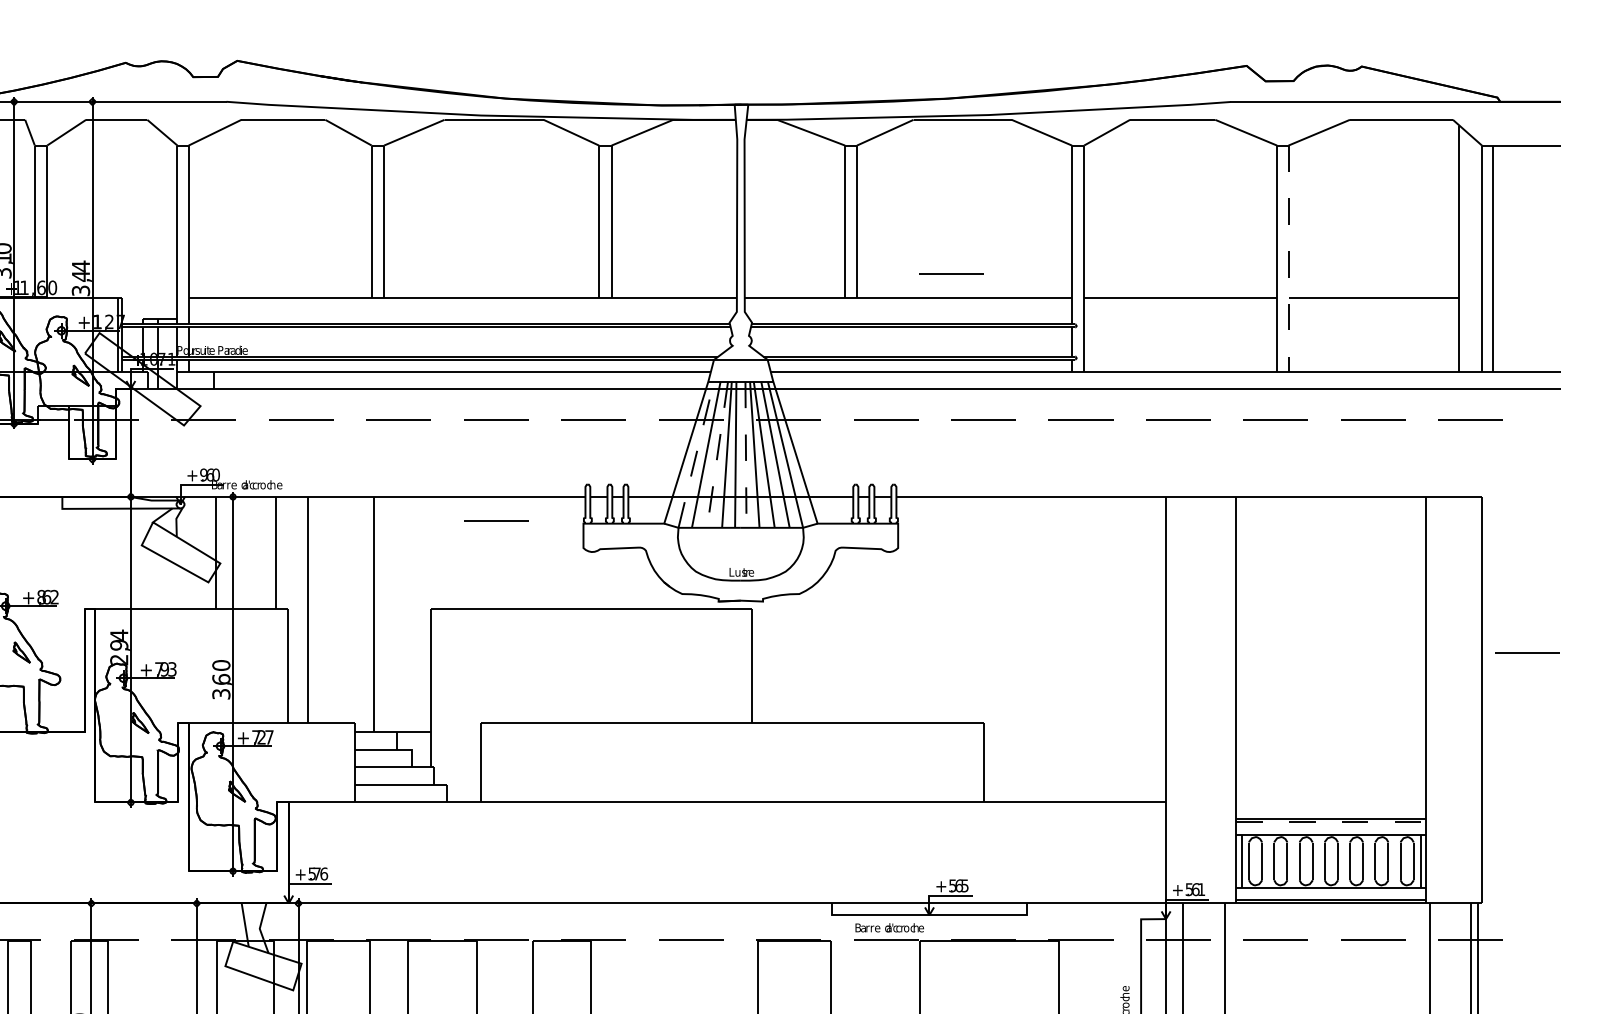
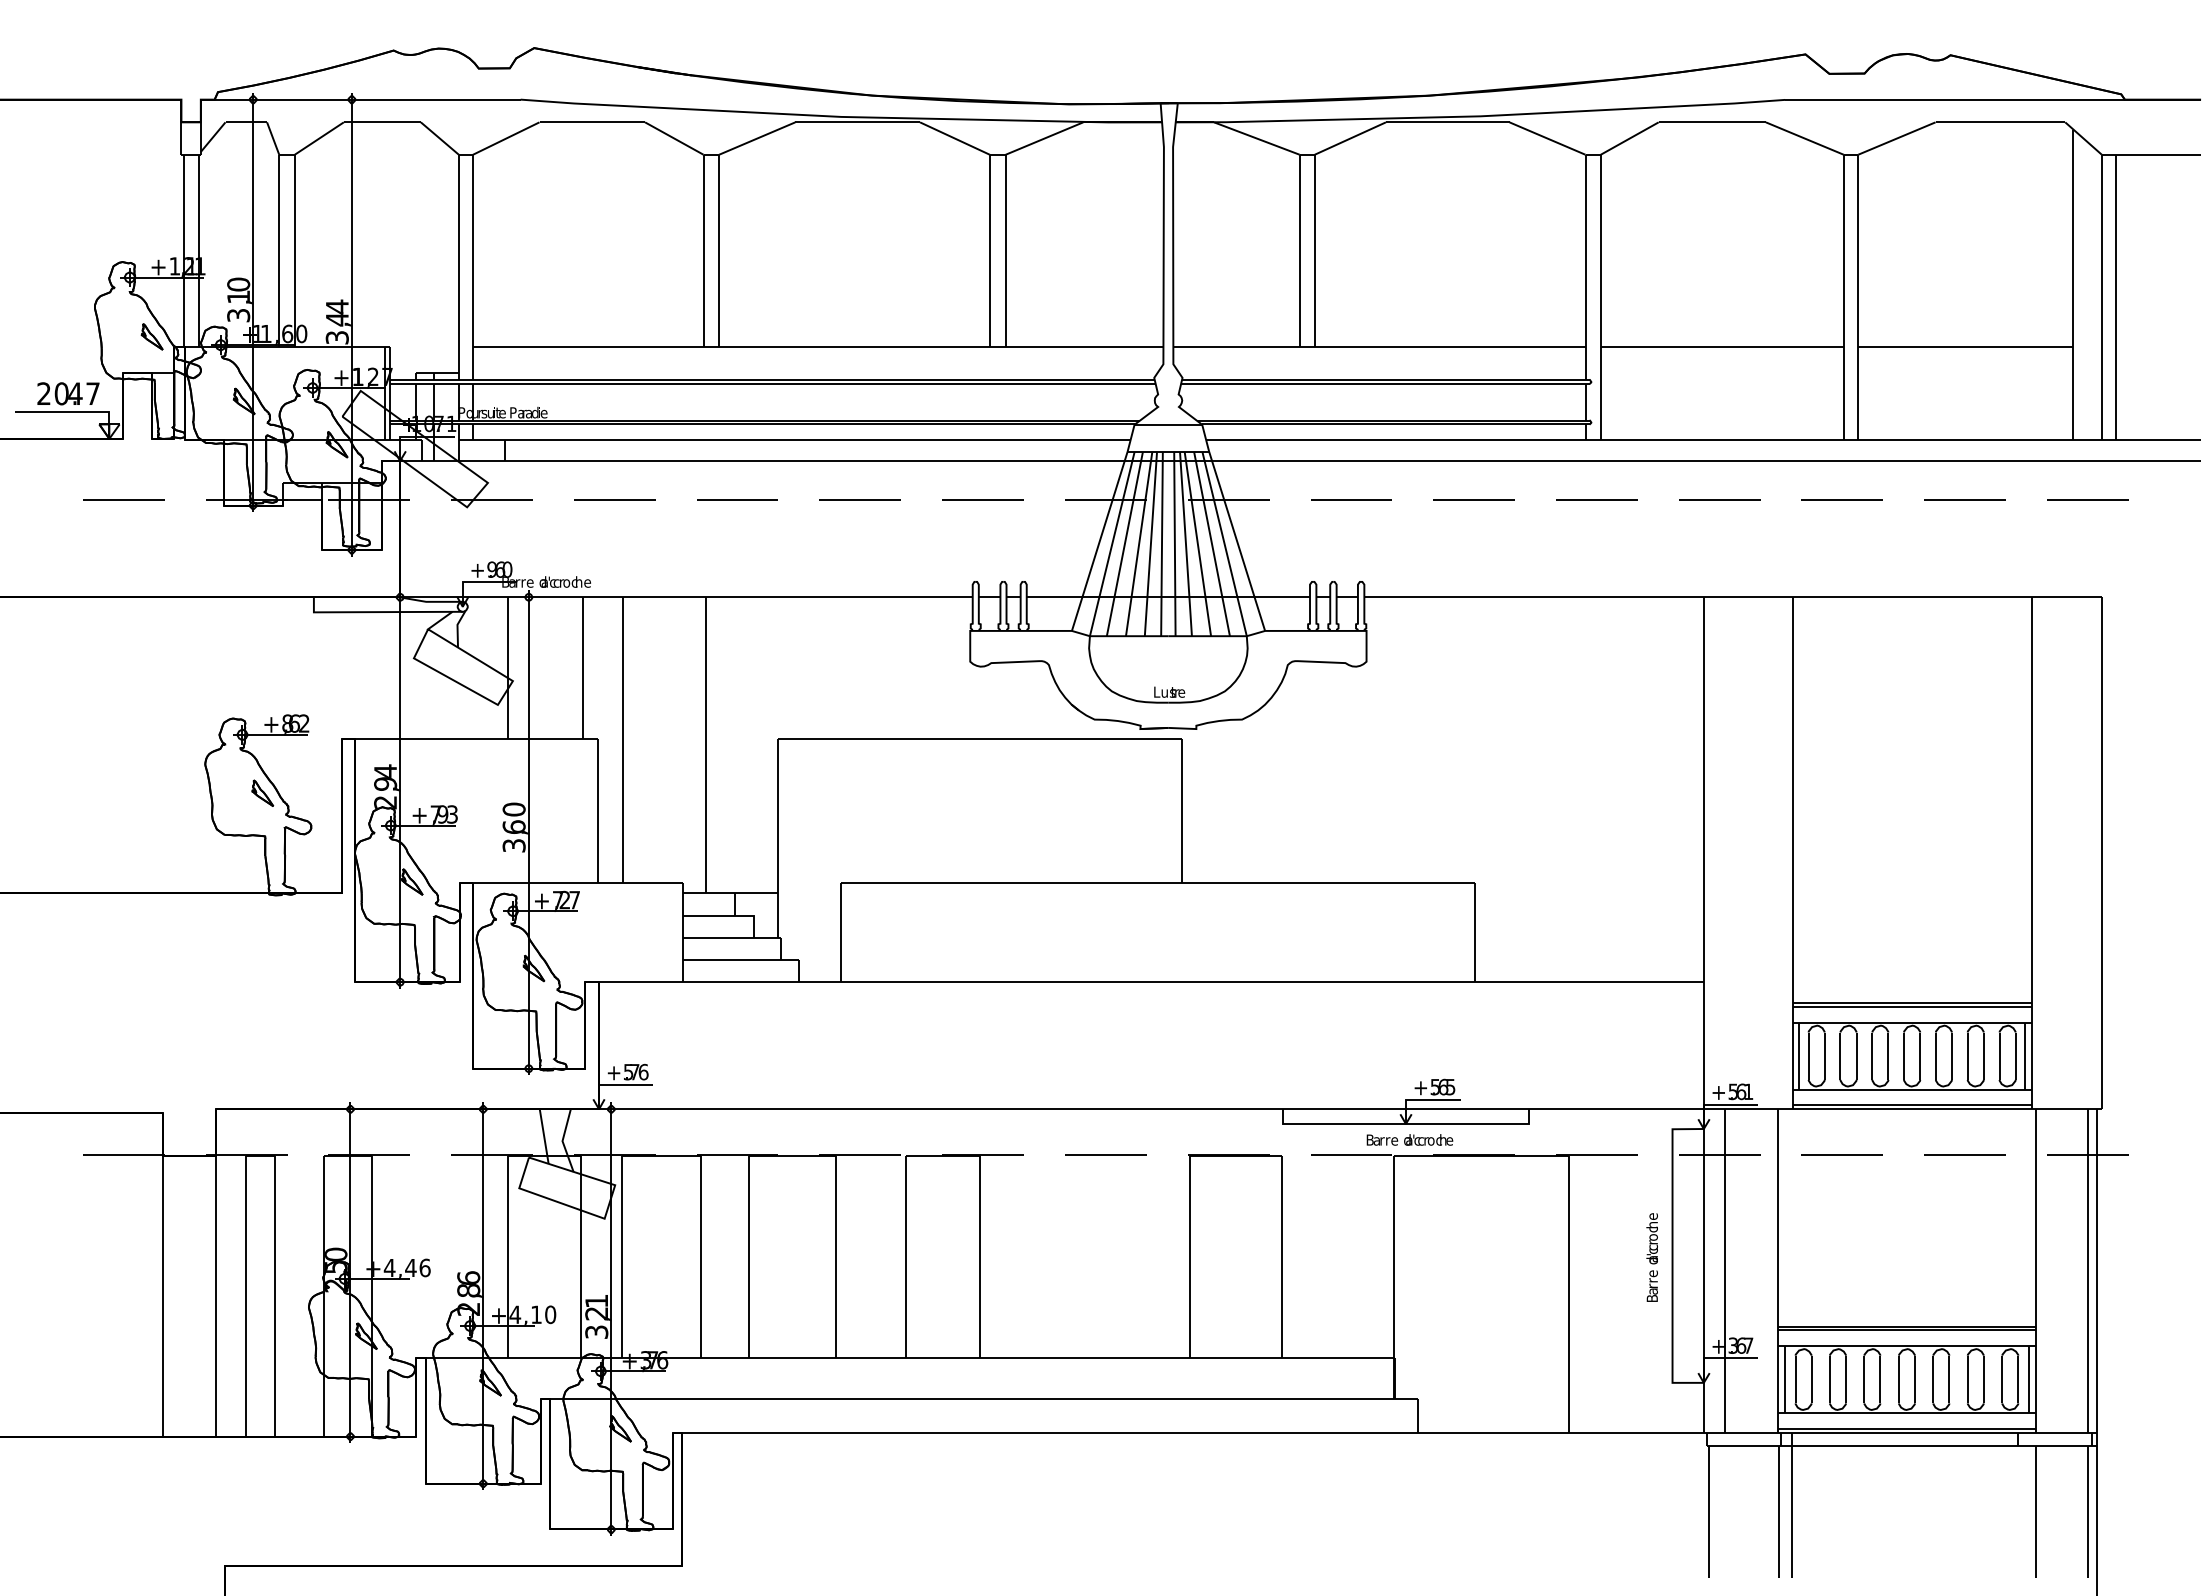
line: (1288, 258) -> (1858, 297), dashed -> solid
line: (951, 273) -> (1433, 315), removed
line: (696, 455) -> (1112, 544), dashed -> solid
line: (717, 455) -> (1139, 544), dashed -> solid
line: (745, 455) -> (1174, 544), dashed -> solid
line: (495, 520) -> (859, 626), removed
line: (1526, 651) -> (2158, 792), removed
line: (1331, 822) -> (1912, 1007), dashed -> solid
text: (889, 927) -> (1409, 1139), moved

